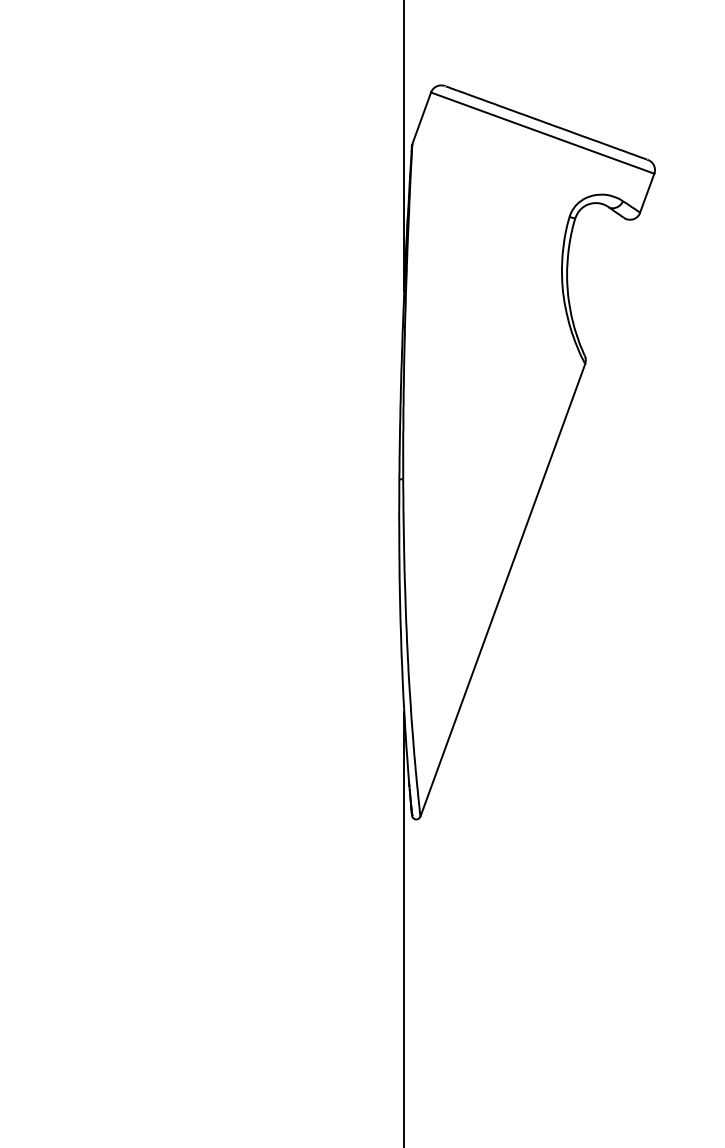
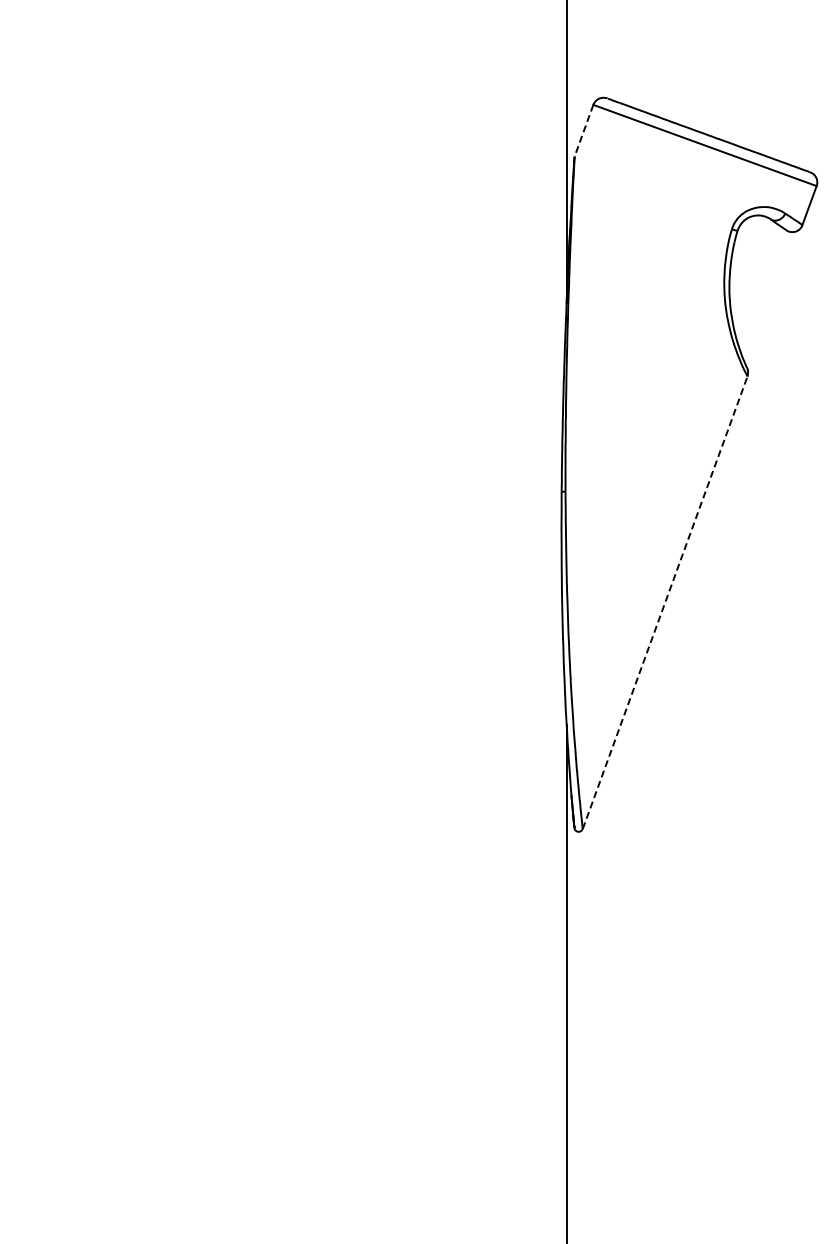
line: (421, 118) -> (583, 130), solid -> dashed
line: (503, 590) -> (665, 602), solid -> dashed

